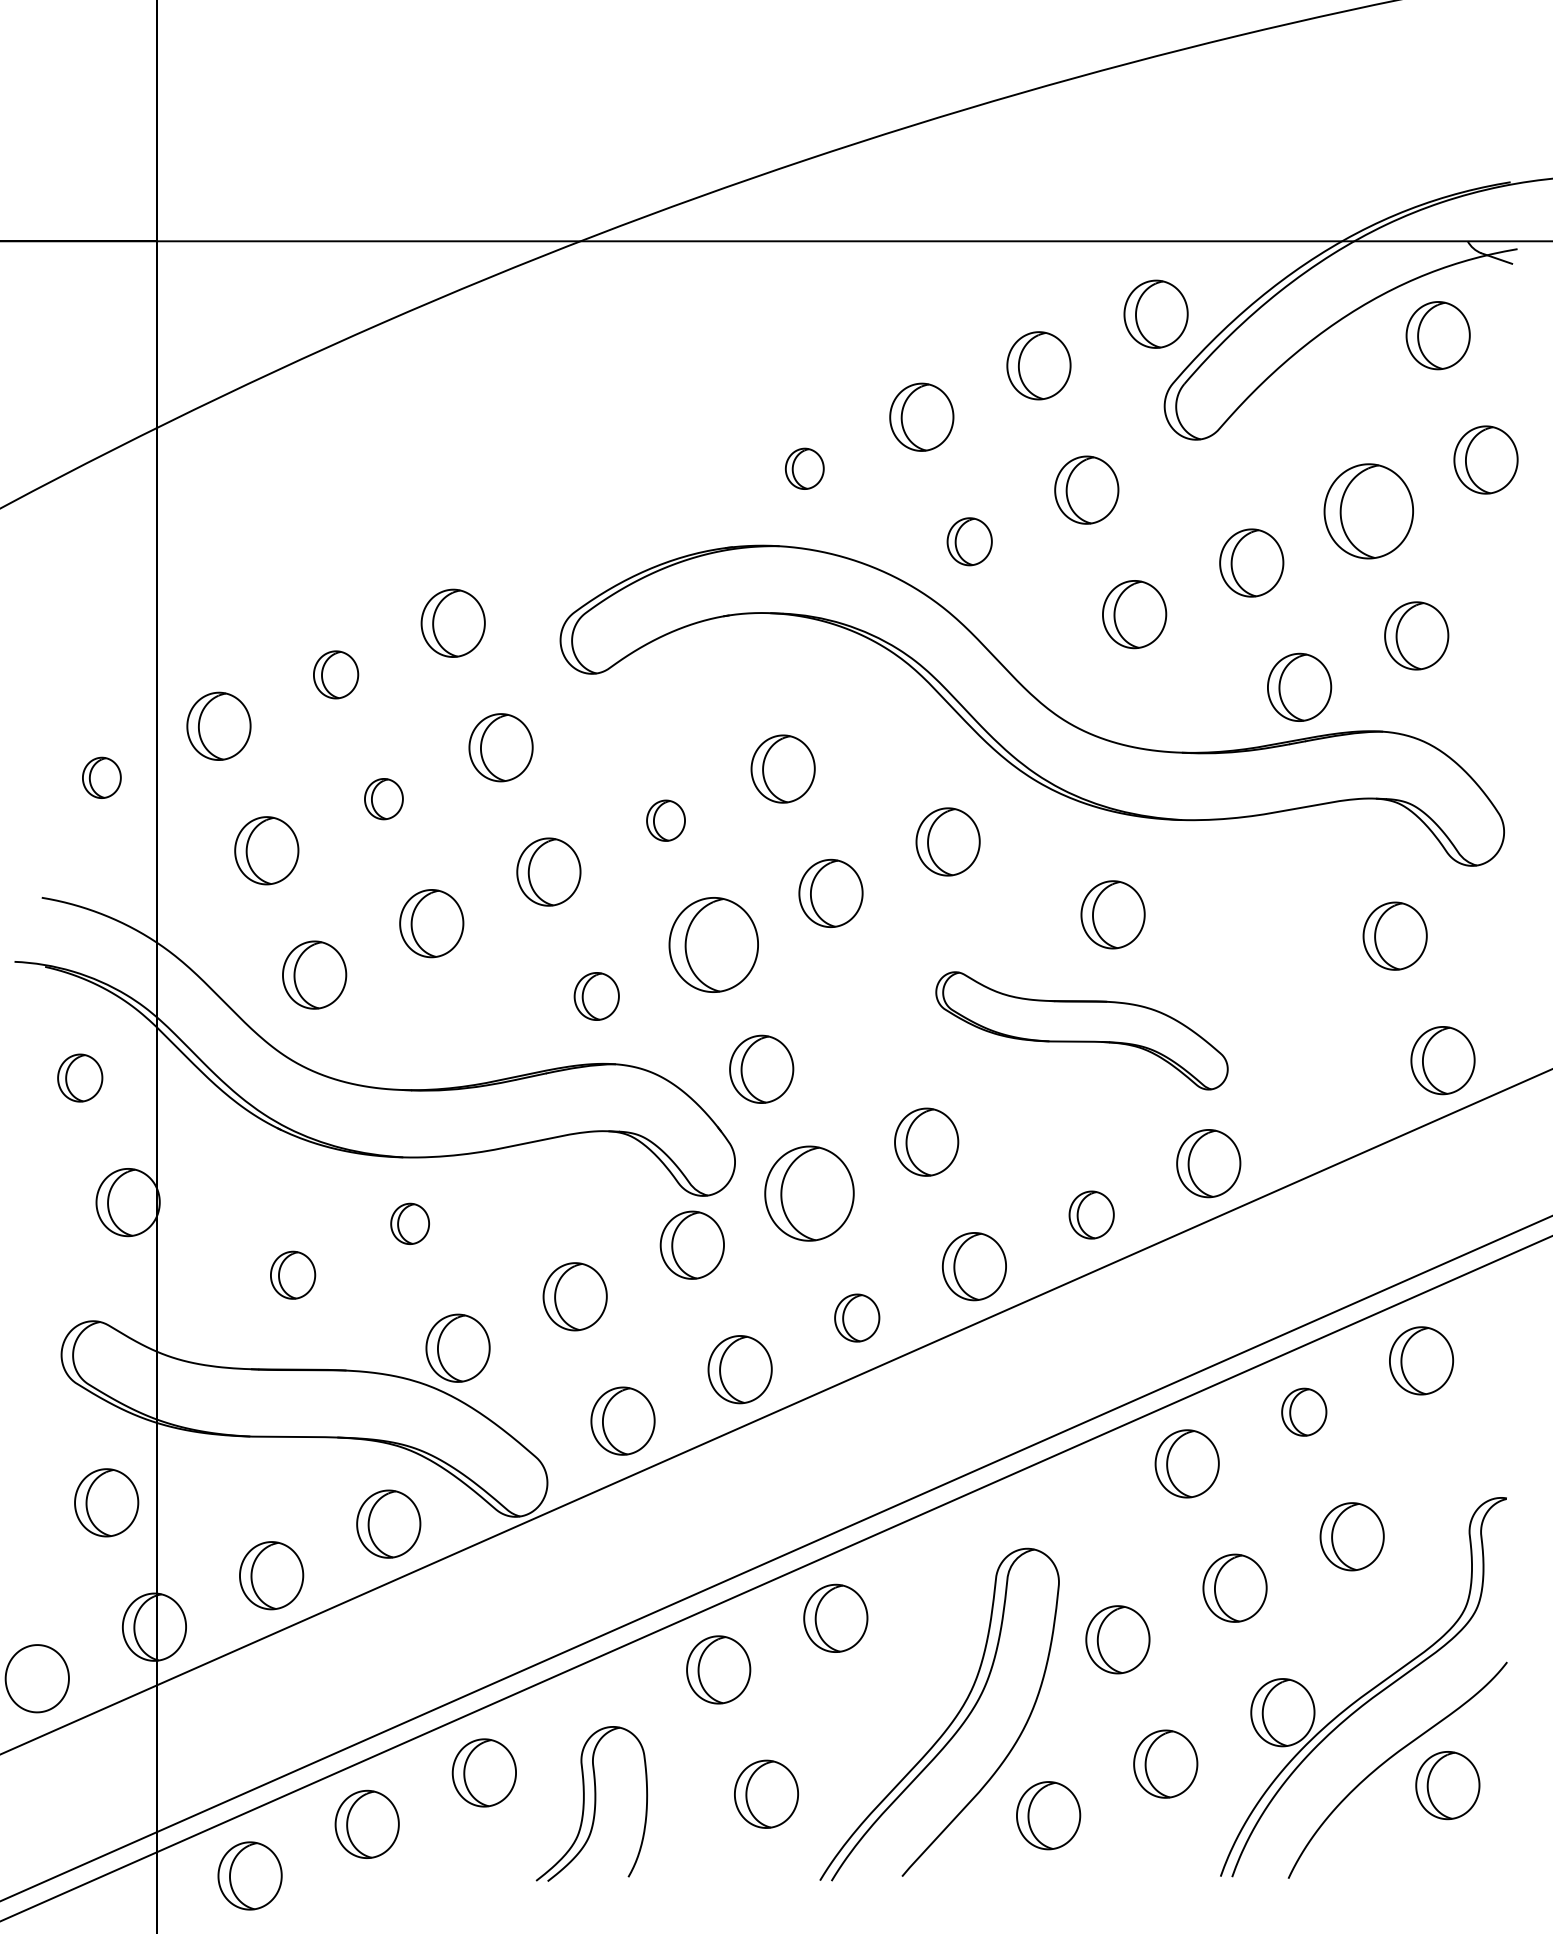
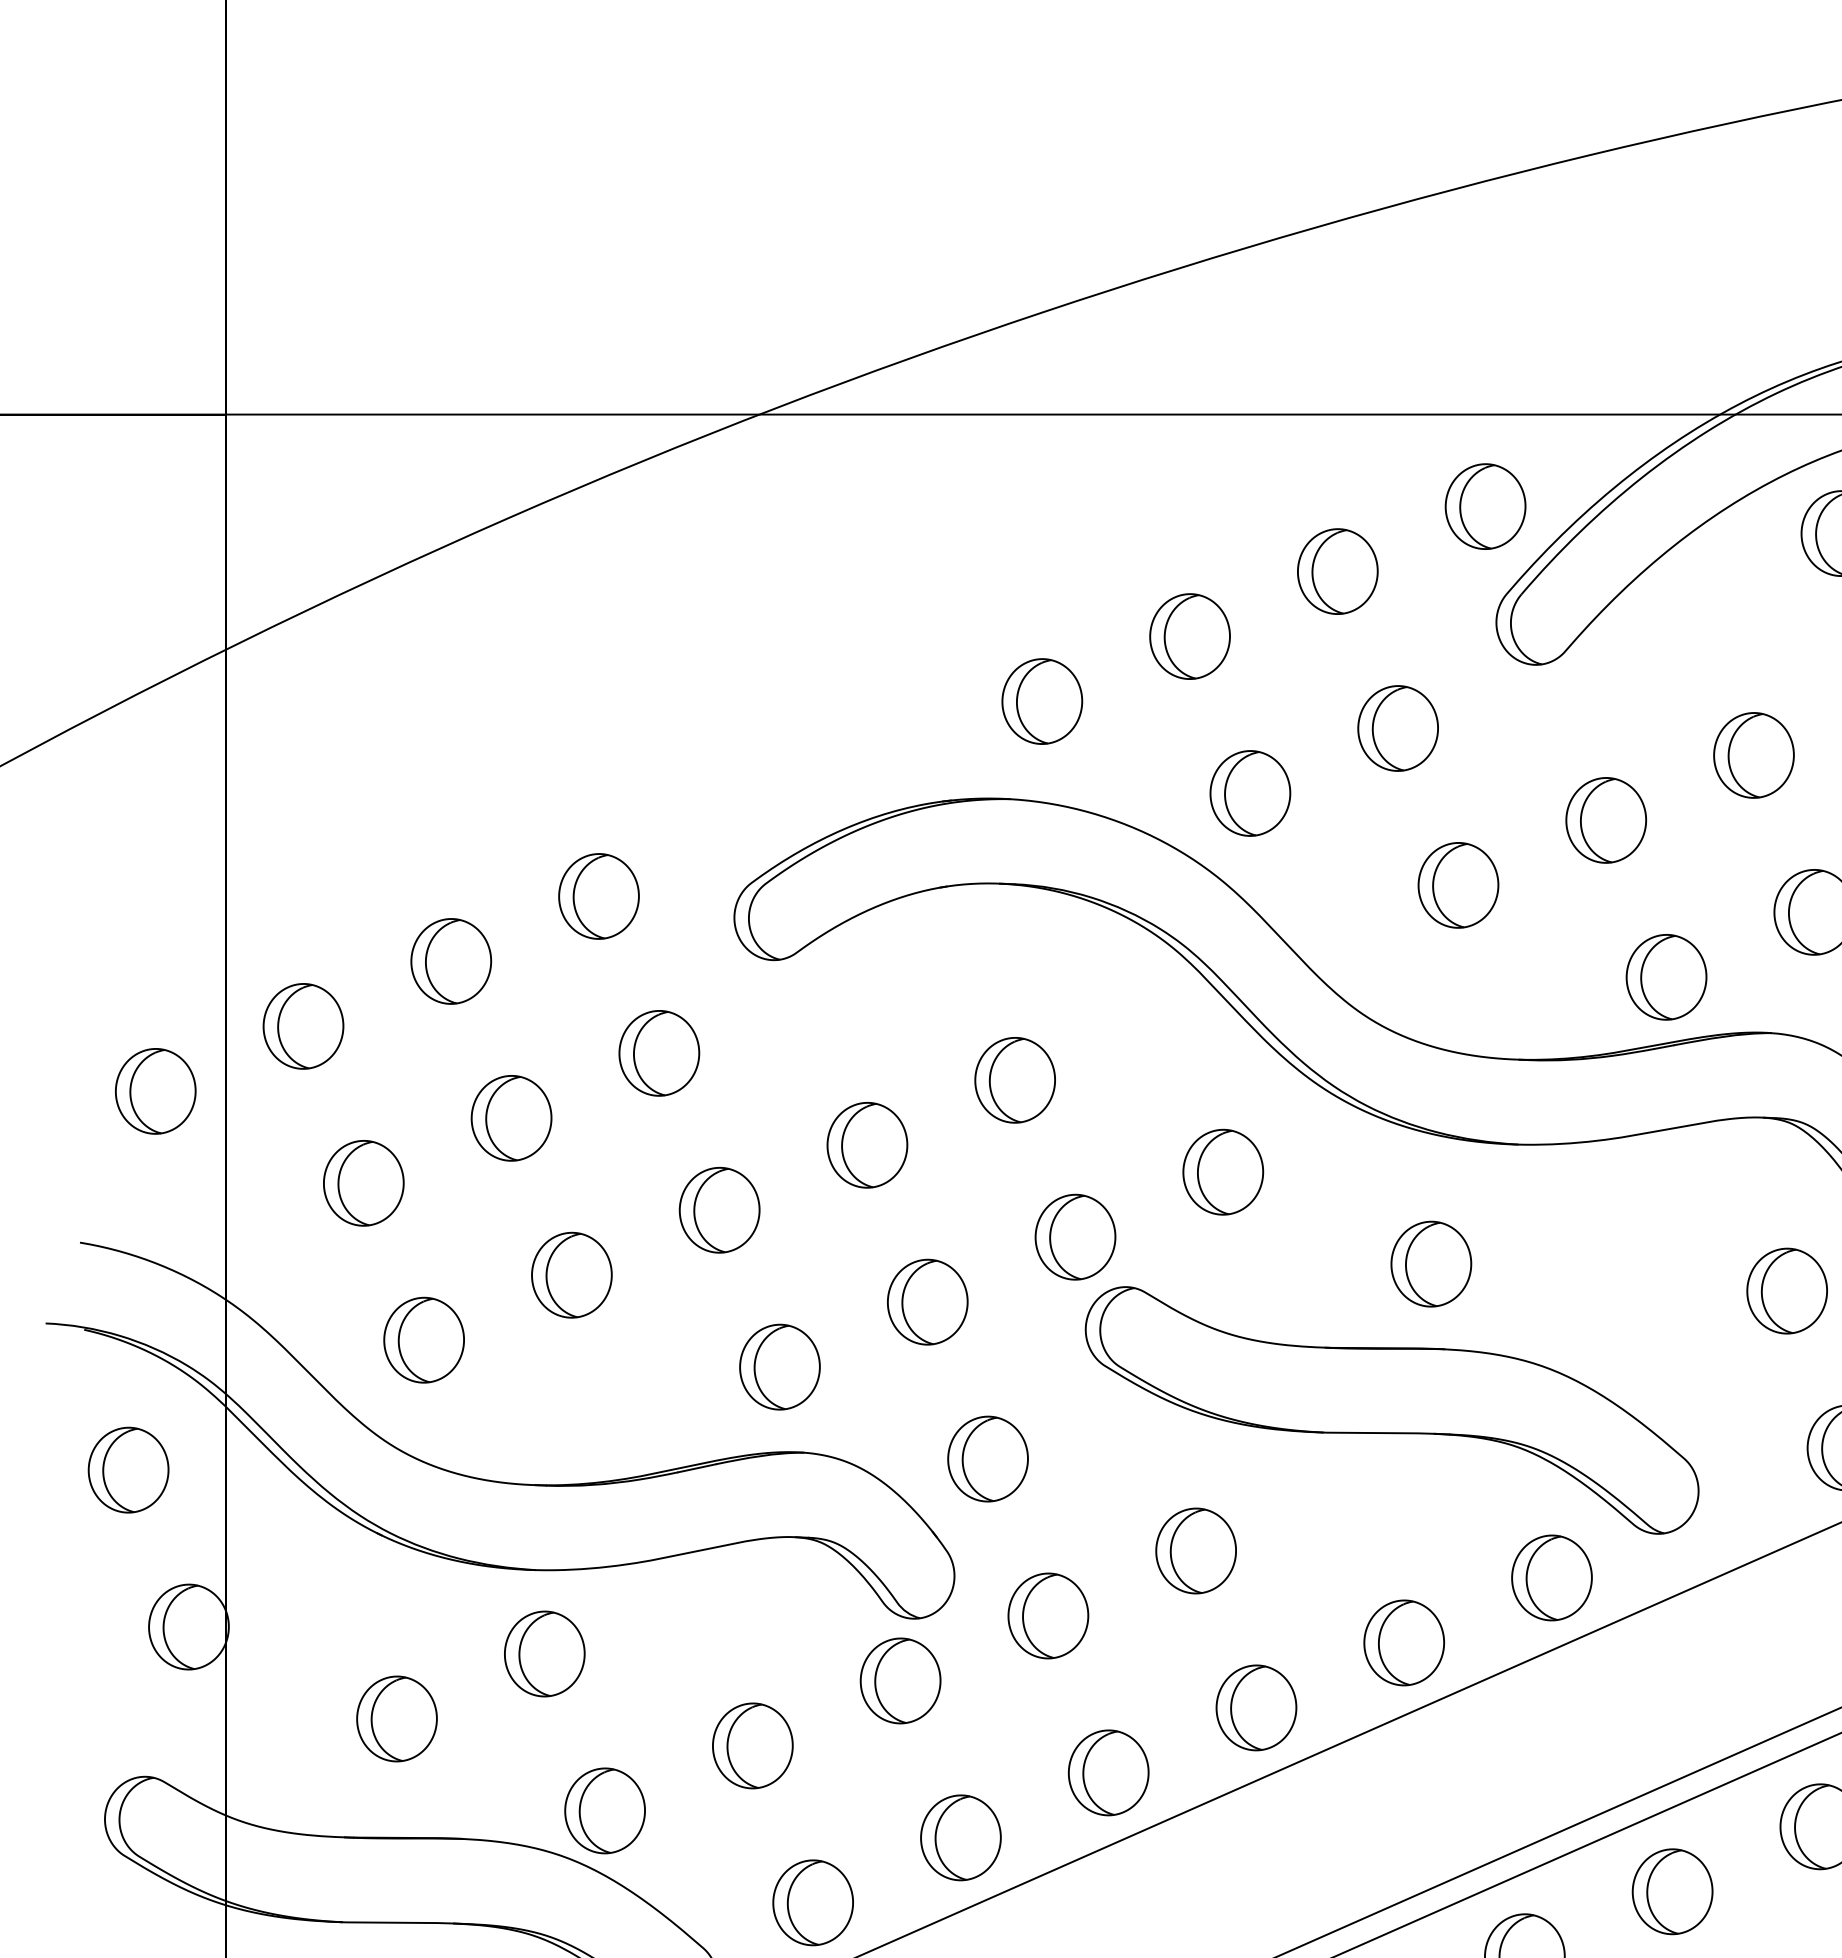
part: (804, 468) -> (1042, 701), size x1.67
part: (1368, 511) -> (1753, 755), size x0.71
part: (969, 541) -> (1250, 793), size x1.43
part: (335, 674) -> (450, 960), size x1.43
part: (101, 777) -> (155, 1090), size x1.67
part: (383, 798) -> (511, 1117), size x1.67
part: (665, 820) -> (866, 1145), size x1.67
part: (713, 944) -> (927, 1301), size x0.71
part: (596, 996) -> (779, 1367), size x1.43
part: (1081, 1030) -> (1391, 1410), size x1.67
part: (79, 1077) -> (127, 1469), size x1.43
part: (809, 1193) -> (1048, 1615), size x0.71
part: (1091, 1214) -> (1404, 1642), size x1.43
part: (409, 1223) -> (543, 1653), size x1.67
part: (292, 1274) -> (396, 1717), size x1.43
part: (856, 1317) -> (1107, 1772), size x1.43
part: (1303, 1411) -> (1671, 1890), size x1.43

